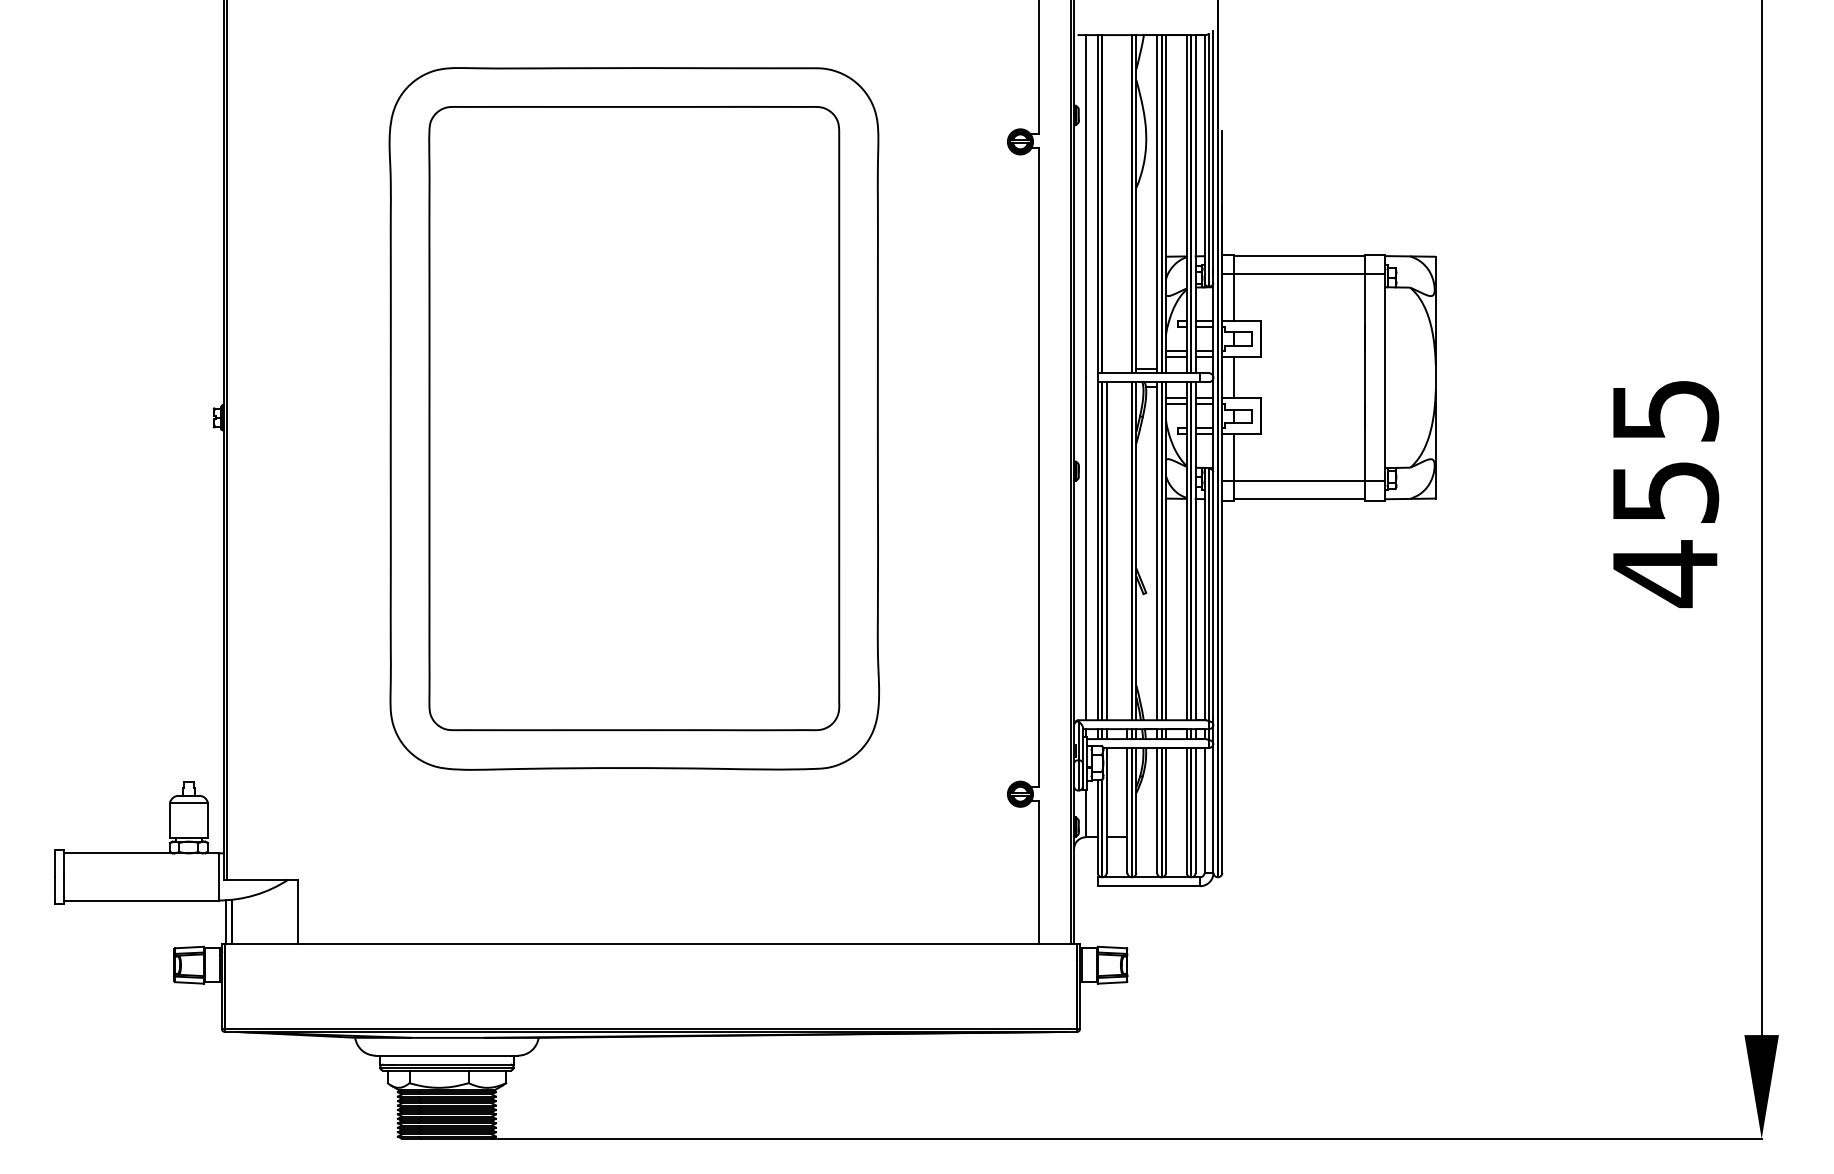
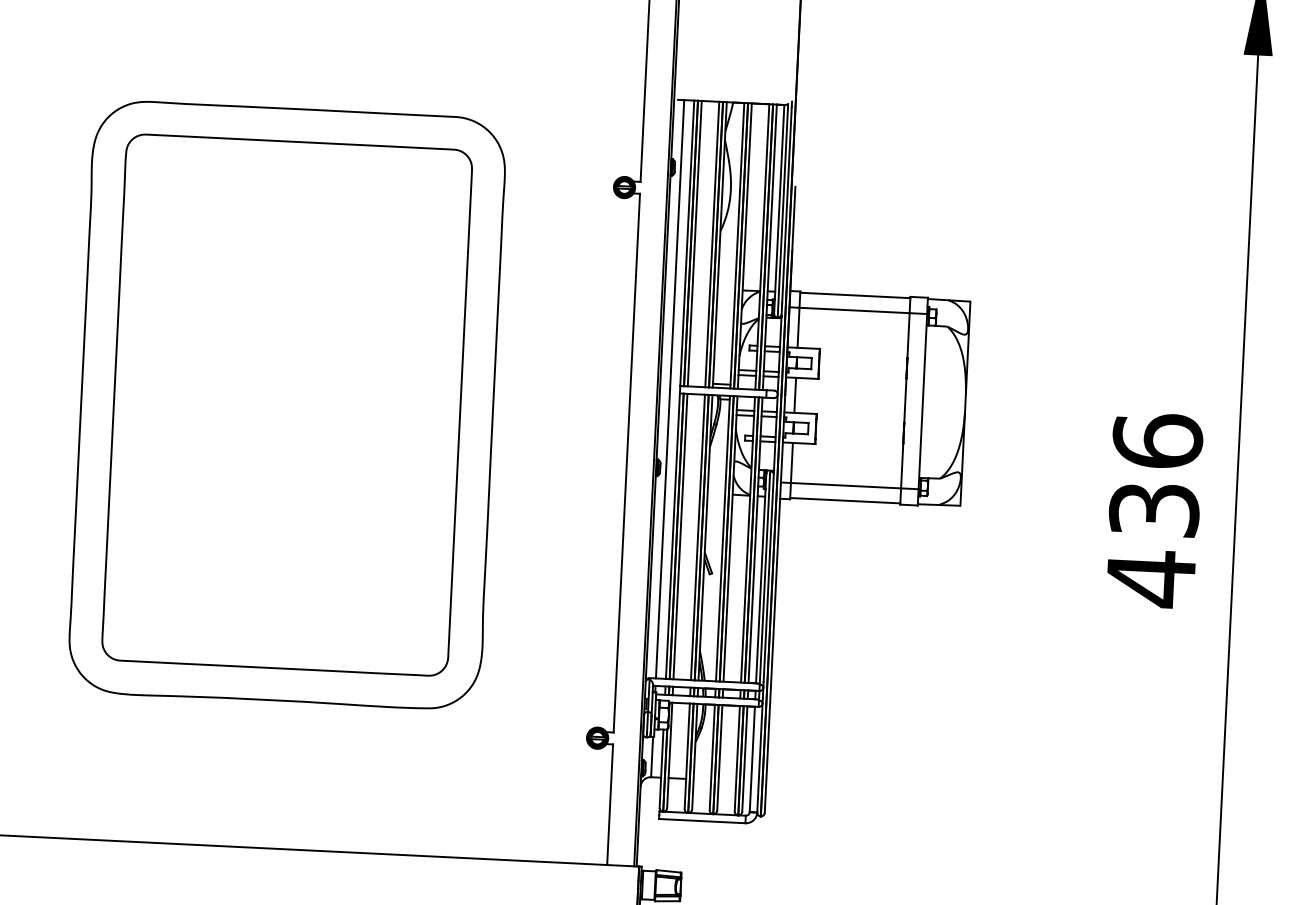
line: (1106, 204) -> (694, 243), added
line: (1127, 204) -> (712, 244), added
text: (1665, 450) -> (1156, 474), 455 -> 436
line: (1127, 551) -> (697, 537), added

